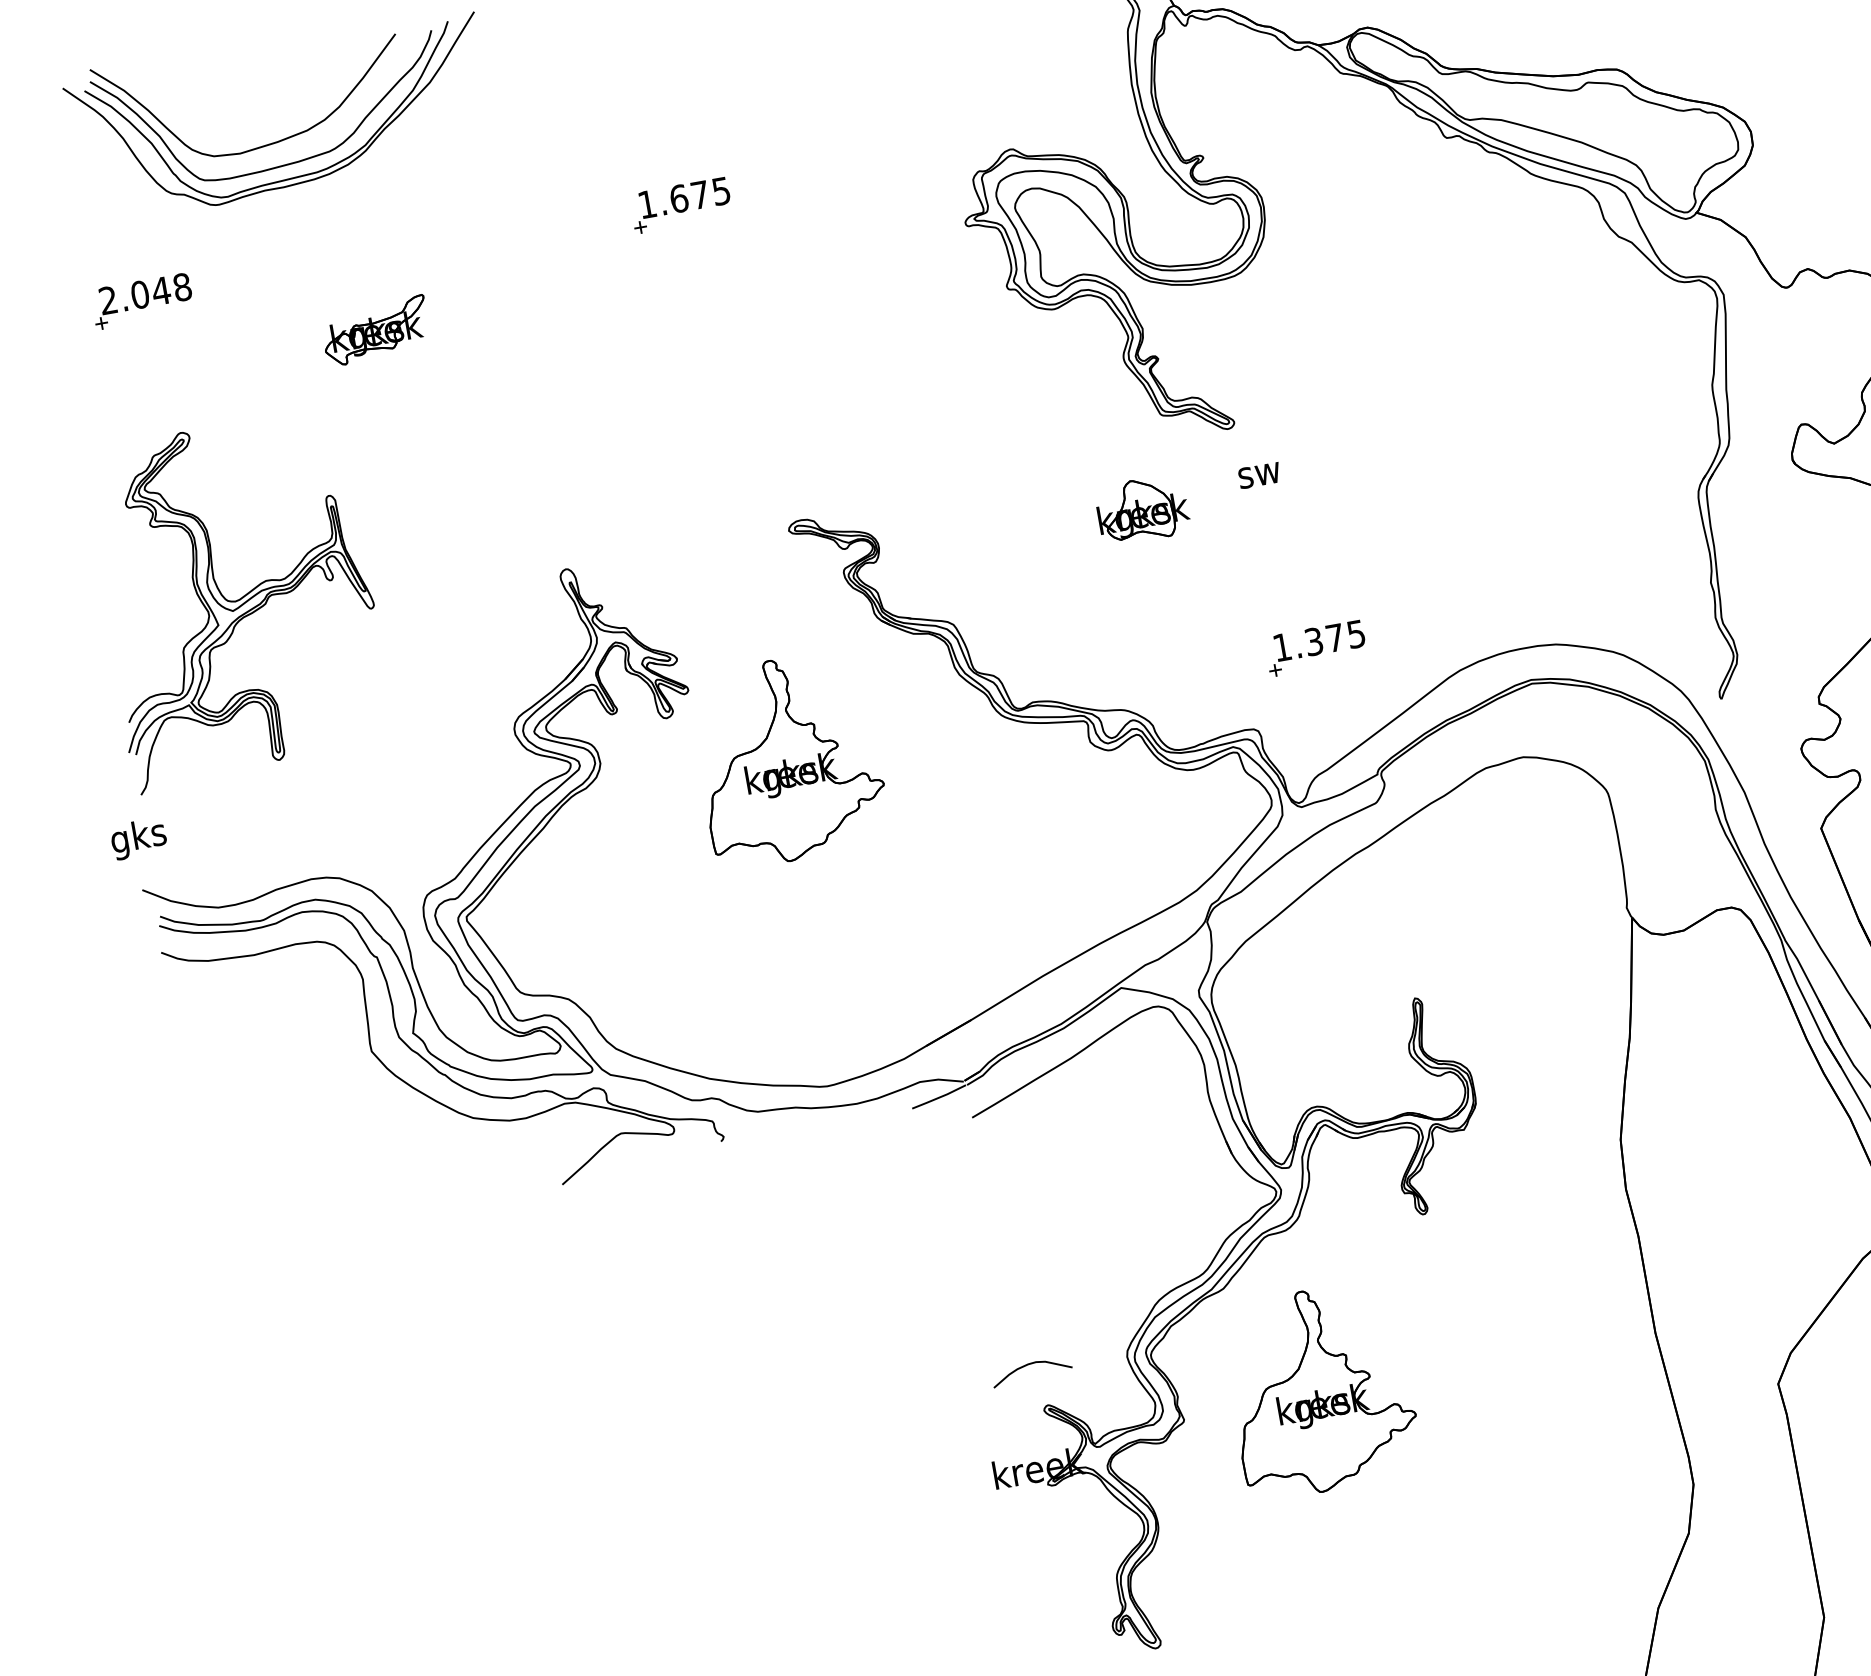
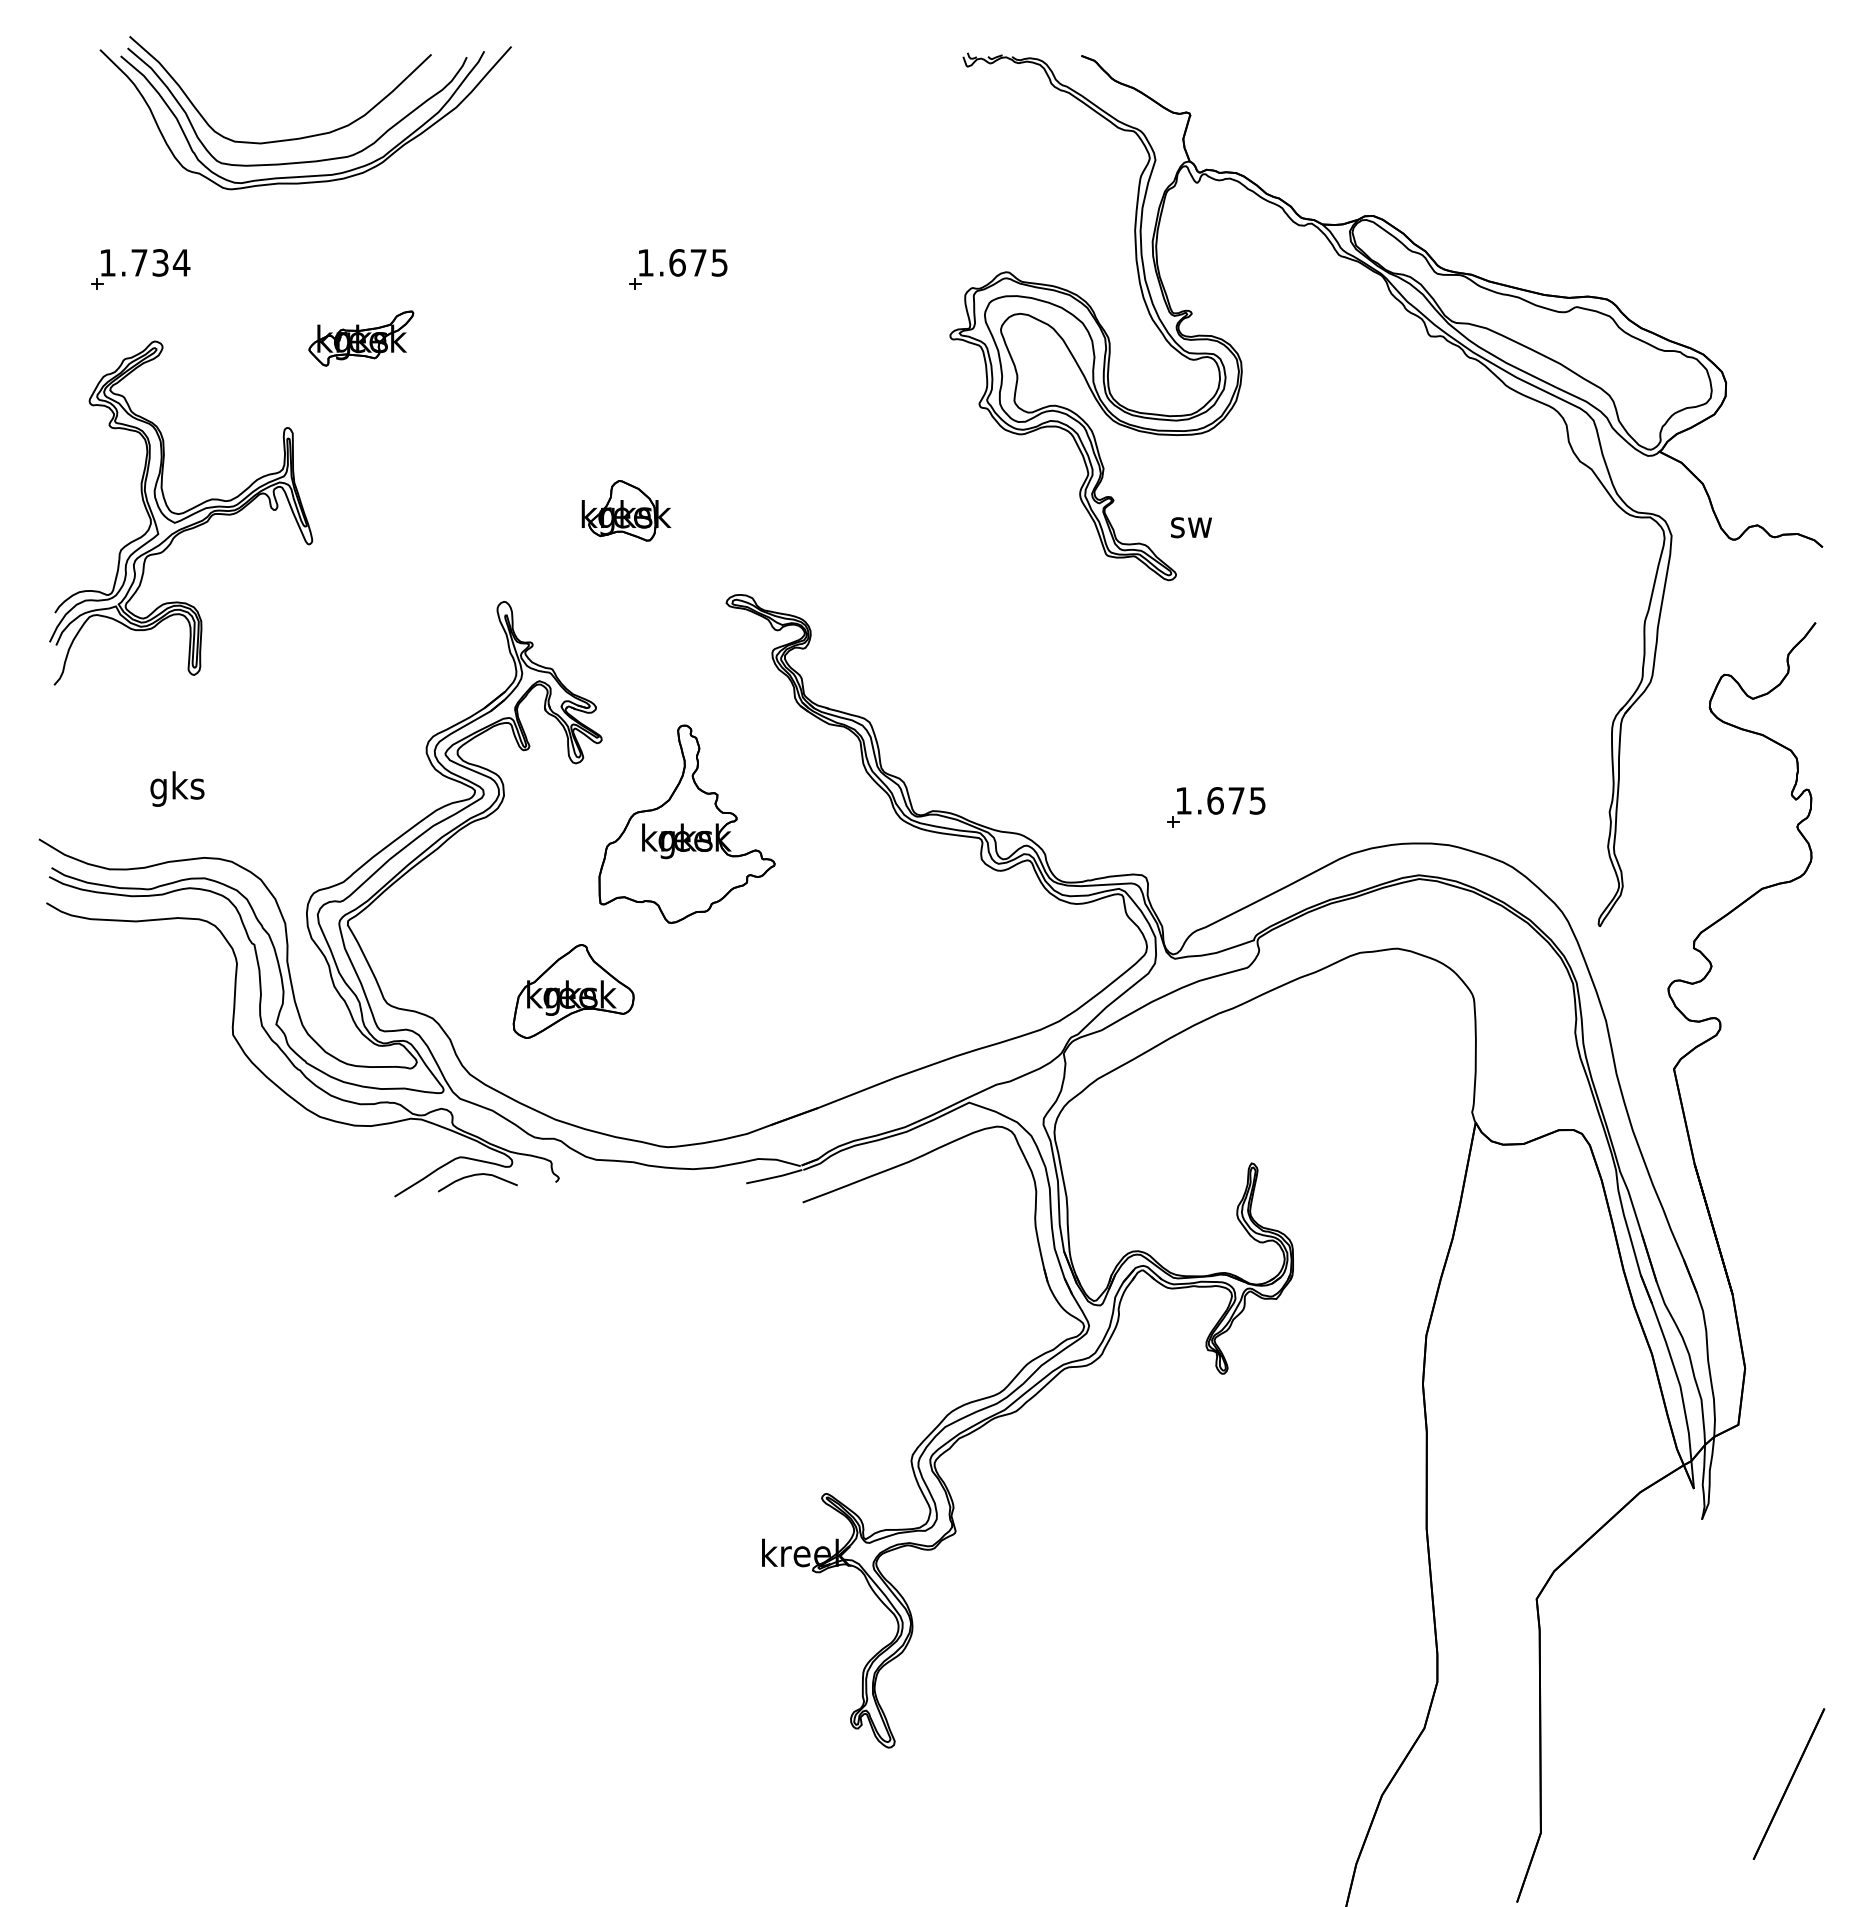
text: (145, 293) -> (144, 262), 2.048 -> 1.734
text: (1259, 475) -> (1191, 527), moved
part: (1142, 509) -> (626, 510), moved
part: (237, 599) -> (181, 512), moved
text: (1313, 641) -> (1215, 800), 1.375 -> 1.675
text: (138, 838) -> (177, 788), moved
part: (704, 947) -> (573, 991), added
curve: (1030, 1364) -> (477, 1175), moved
part: (1320, 1389) -> (1092, 1525), removed

